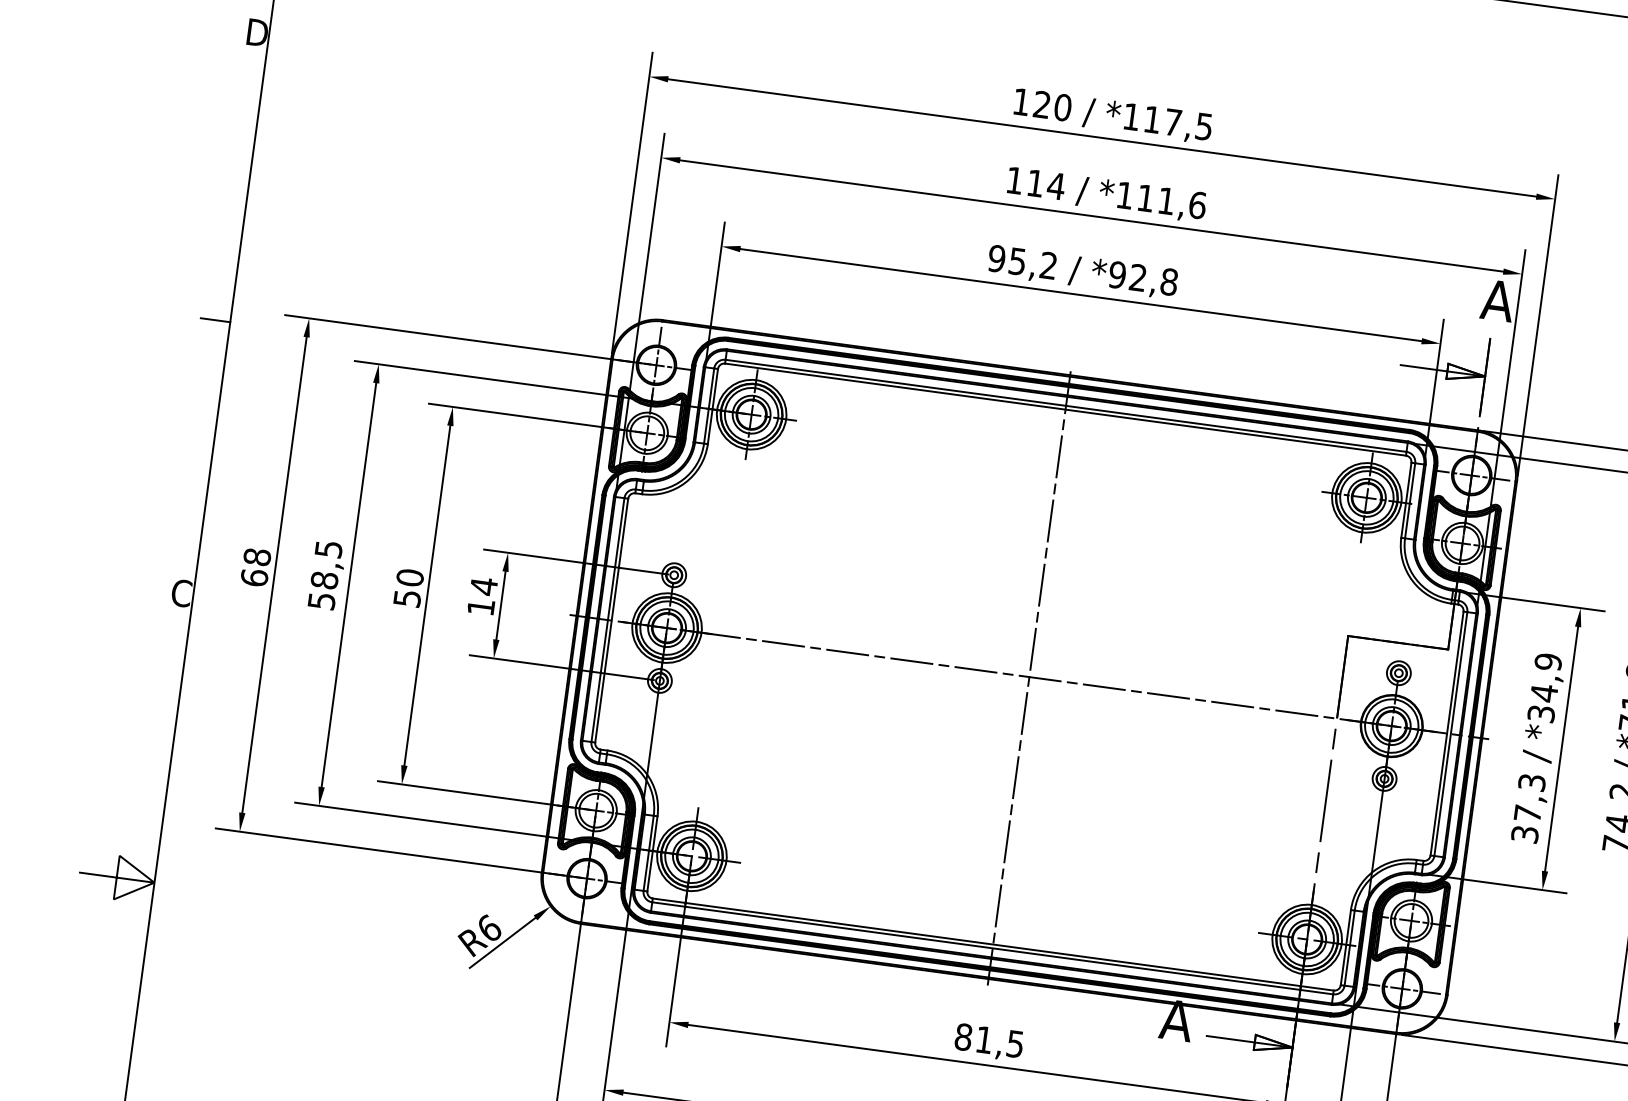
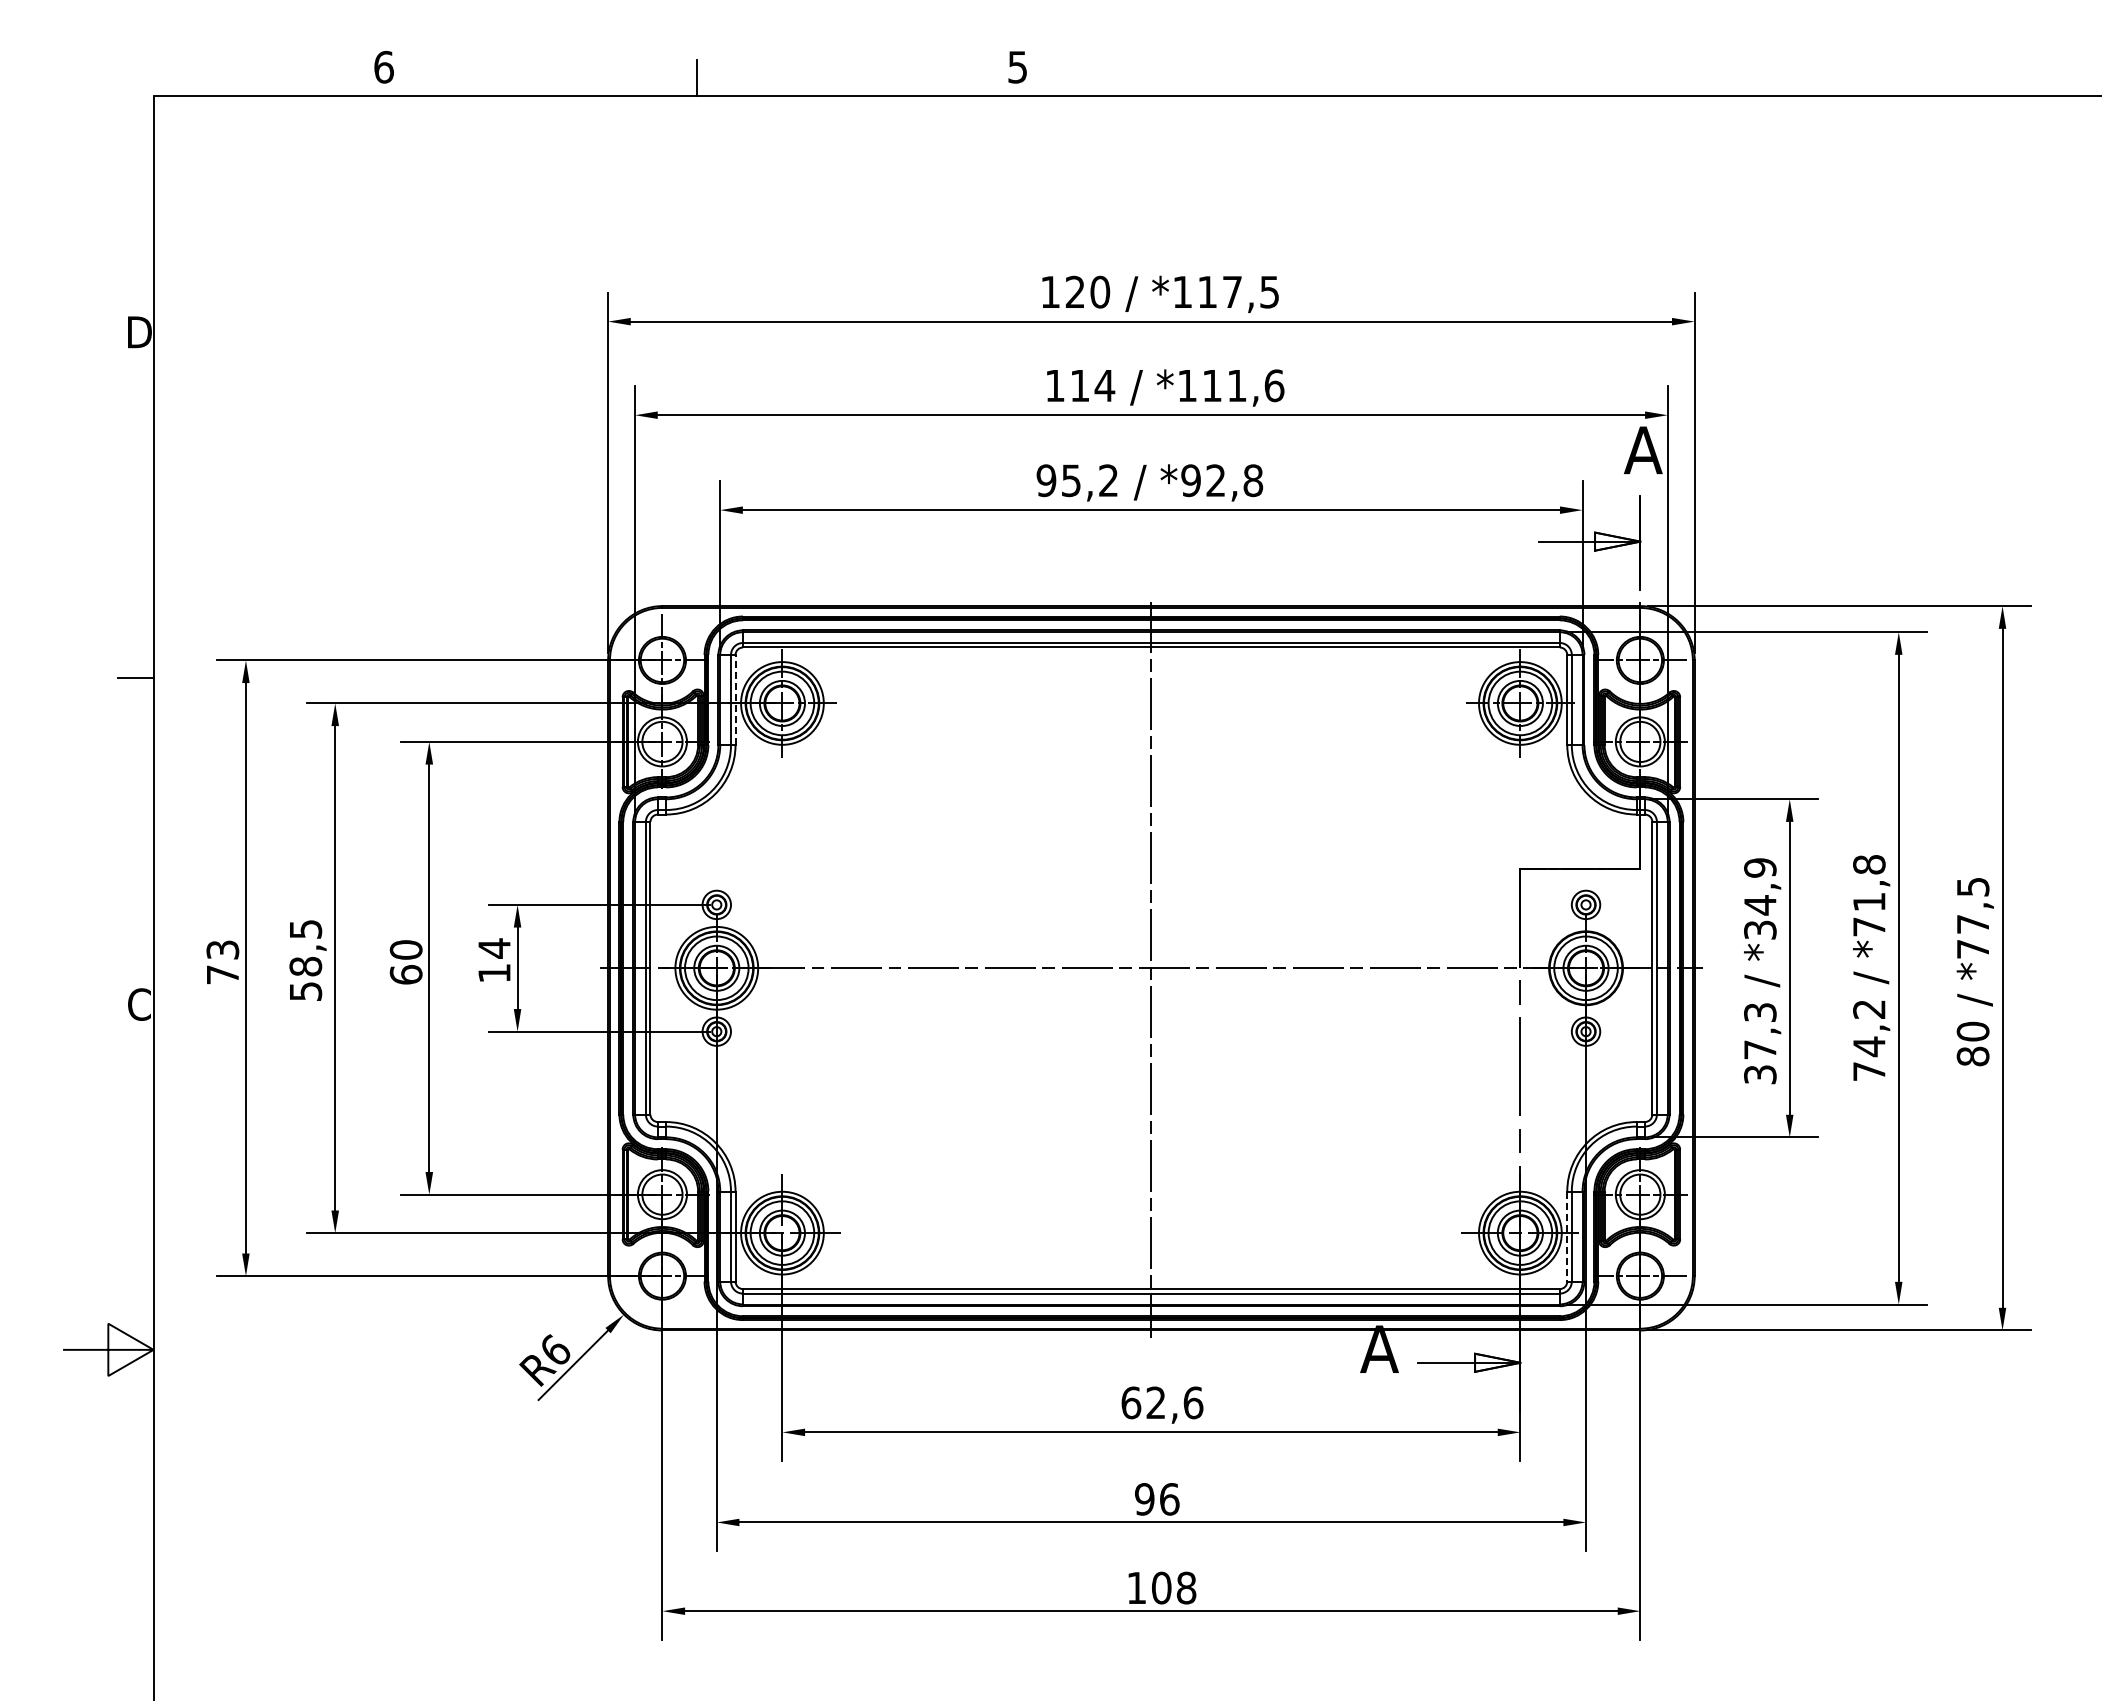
line: (712, 406) -> (735, 699), solid -> dashed
text: (255, 567) -> (222, 962), 68 -> 73
text: (406, 598) -> (405, 974), 50 -> 60
line: (1345, 948) -> (1567, 1237), solid -> dashed
text: (989, 1040) -> (1162, 1402), 81,5 -> 62,6

